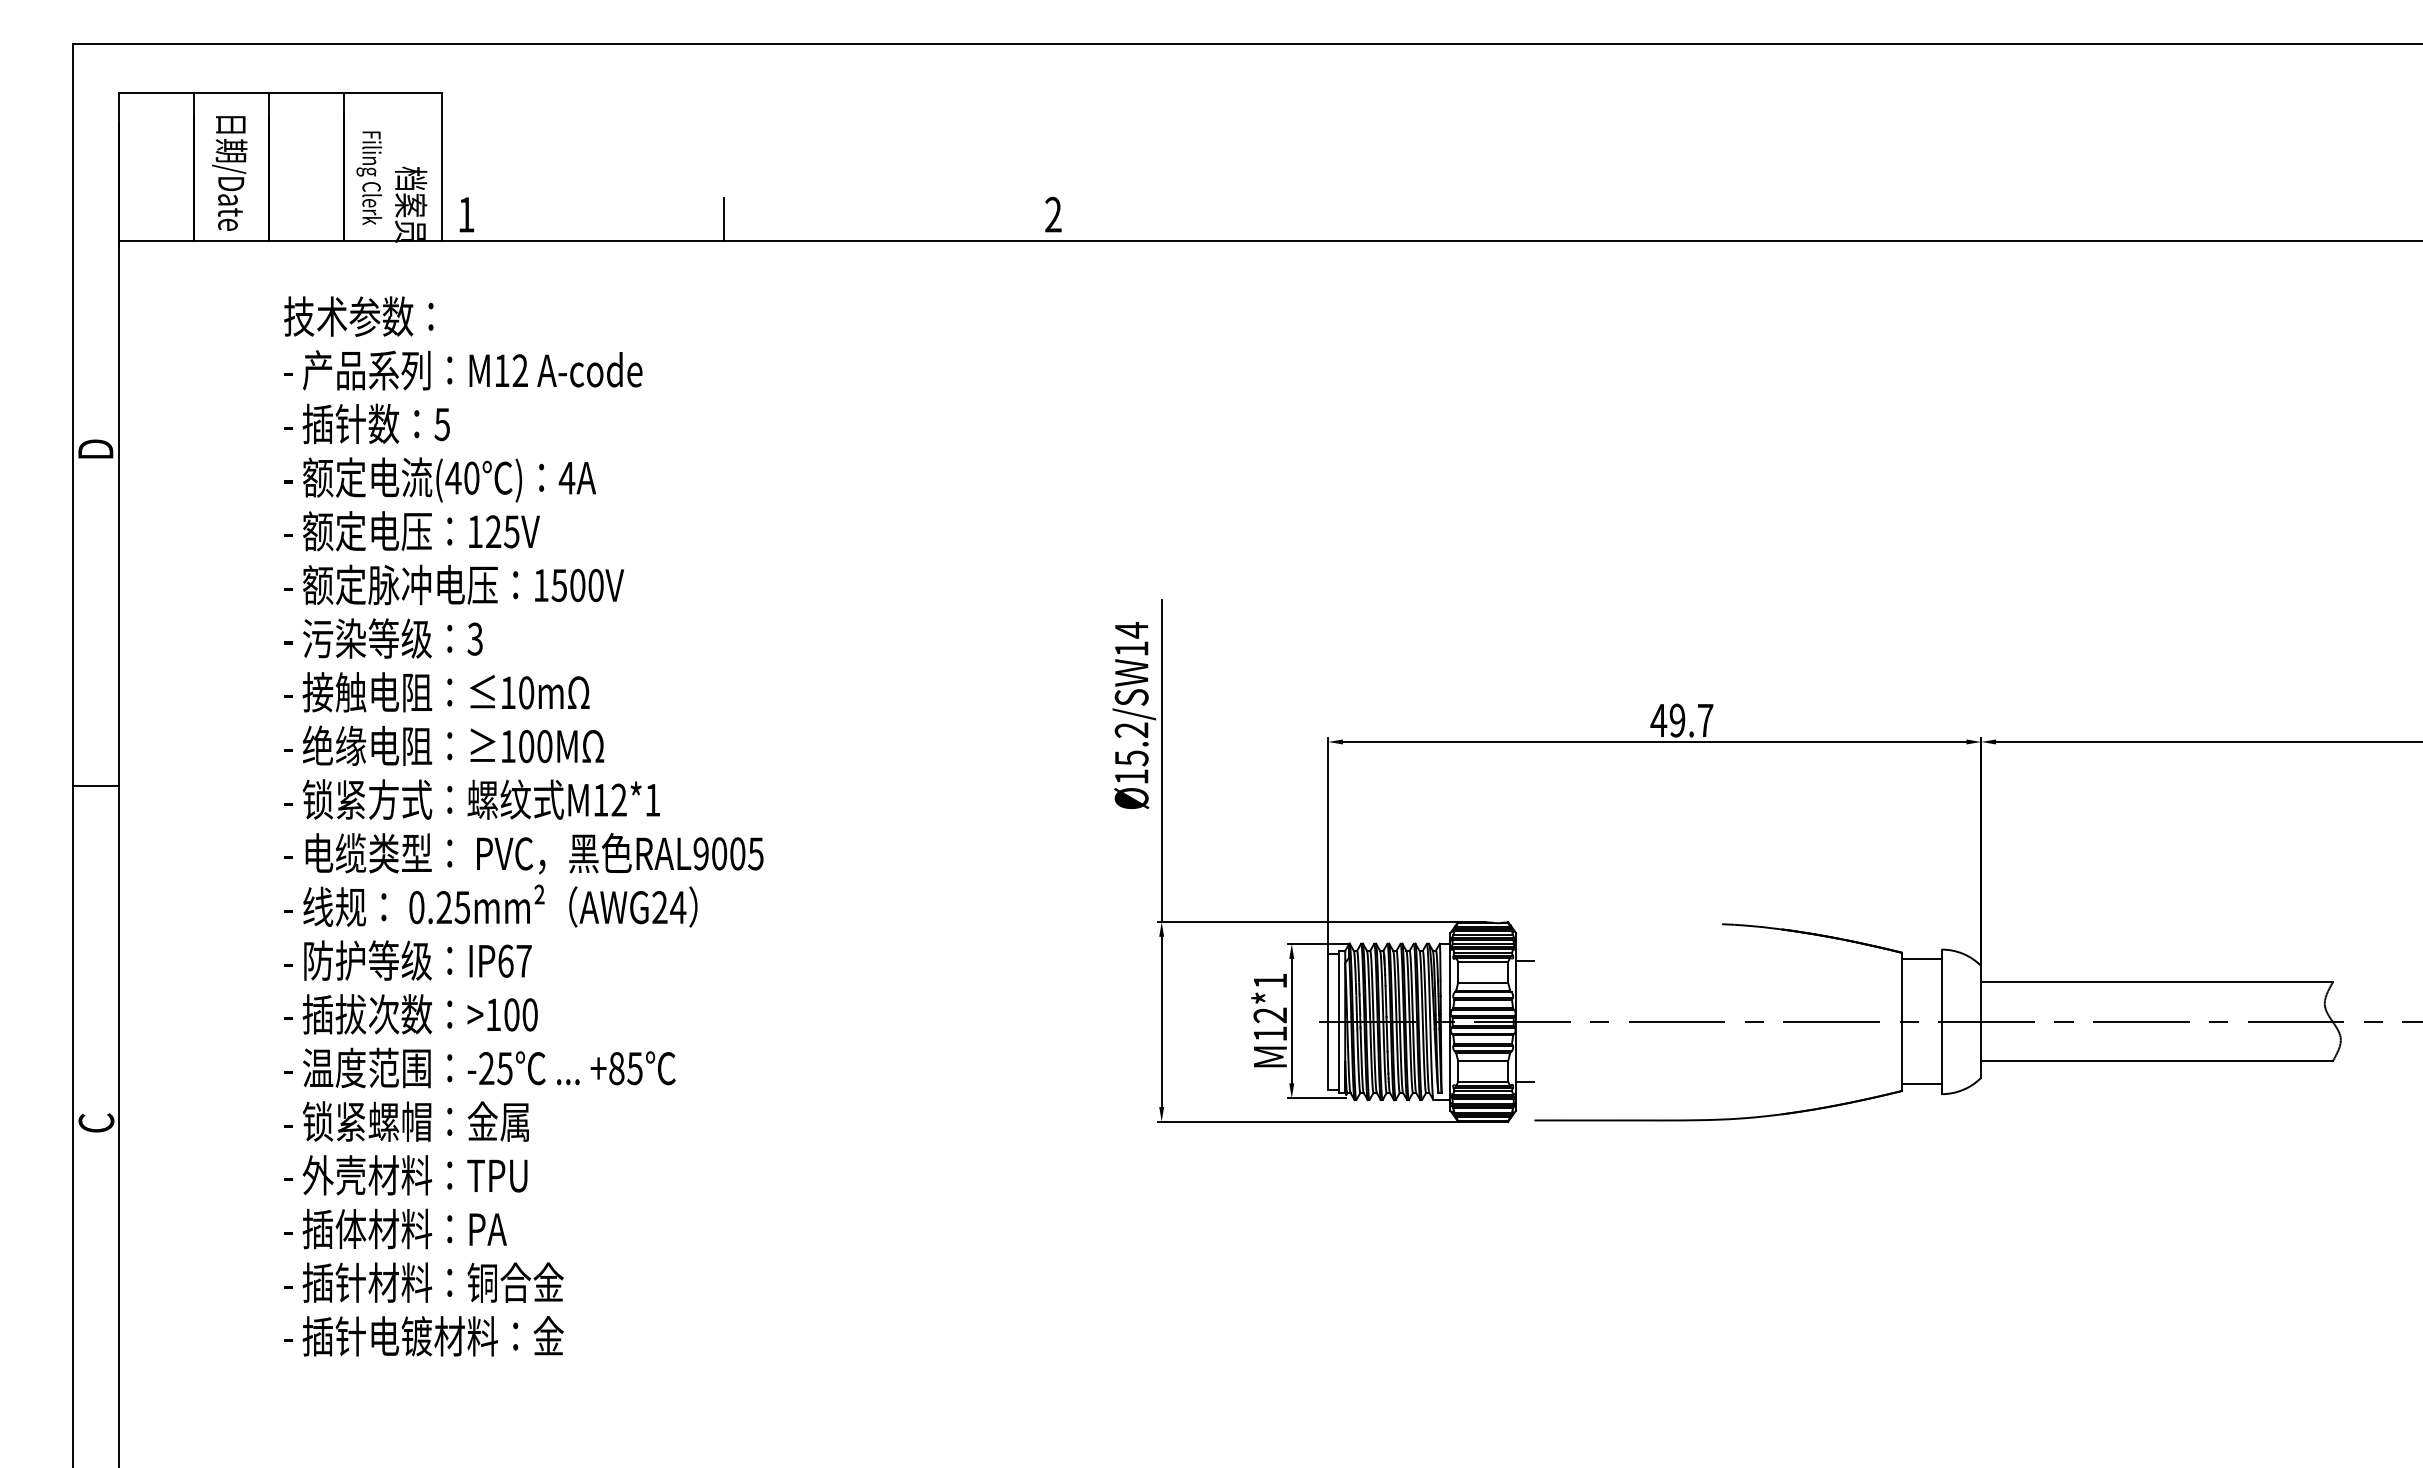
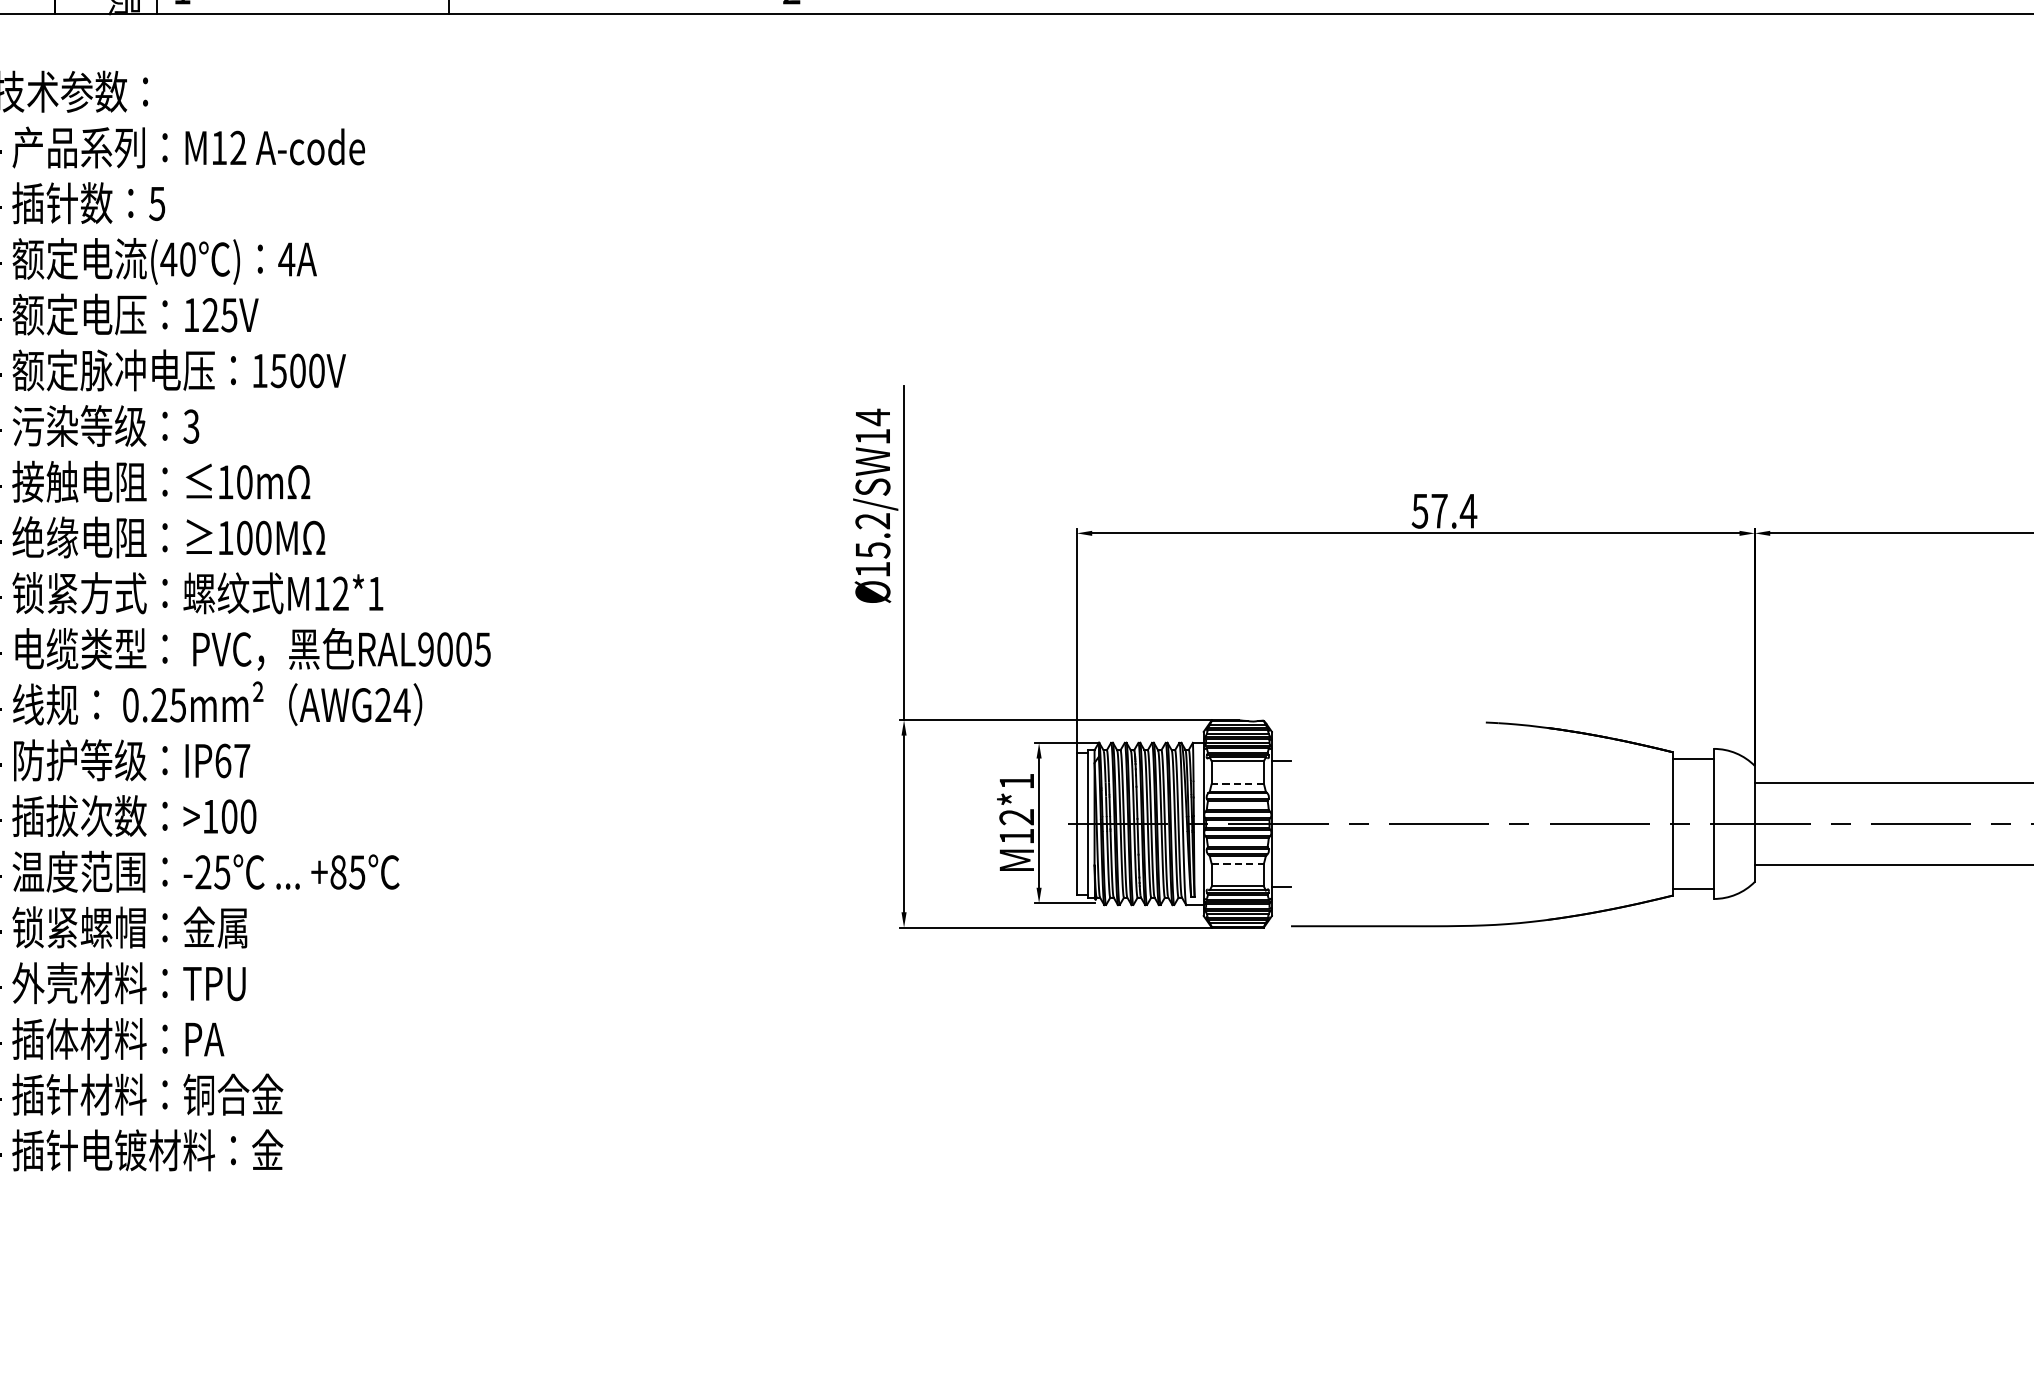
text: (1681, 720) -> (1443, 511), 49.7 -> 57.4
line: (1482, 982) -> (1237, 783), solid -> dashed
line: (1483, 1060) -> (1238, 864), solid -> dashed

